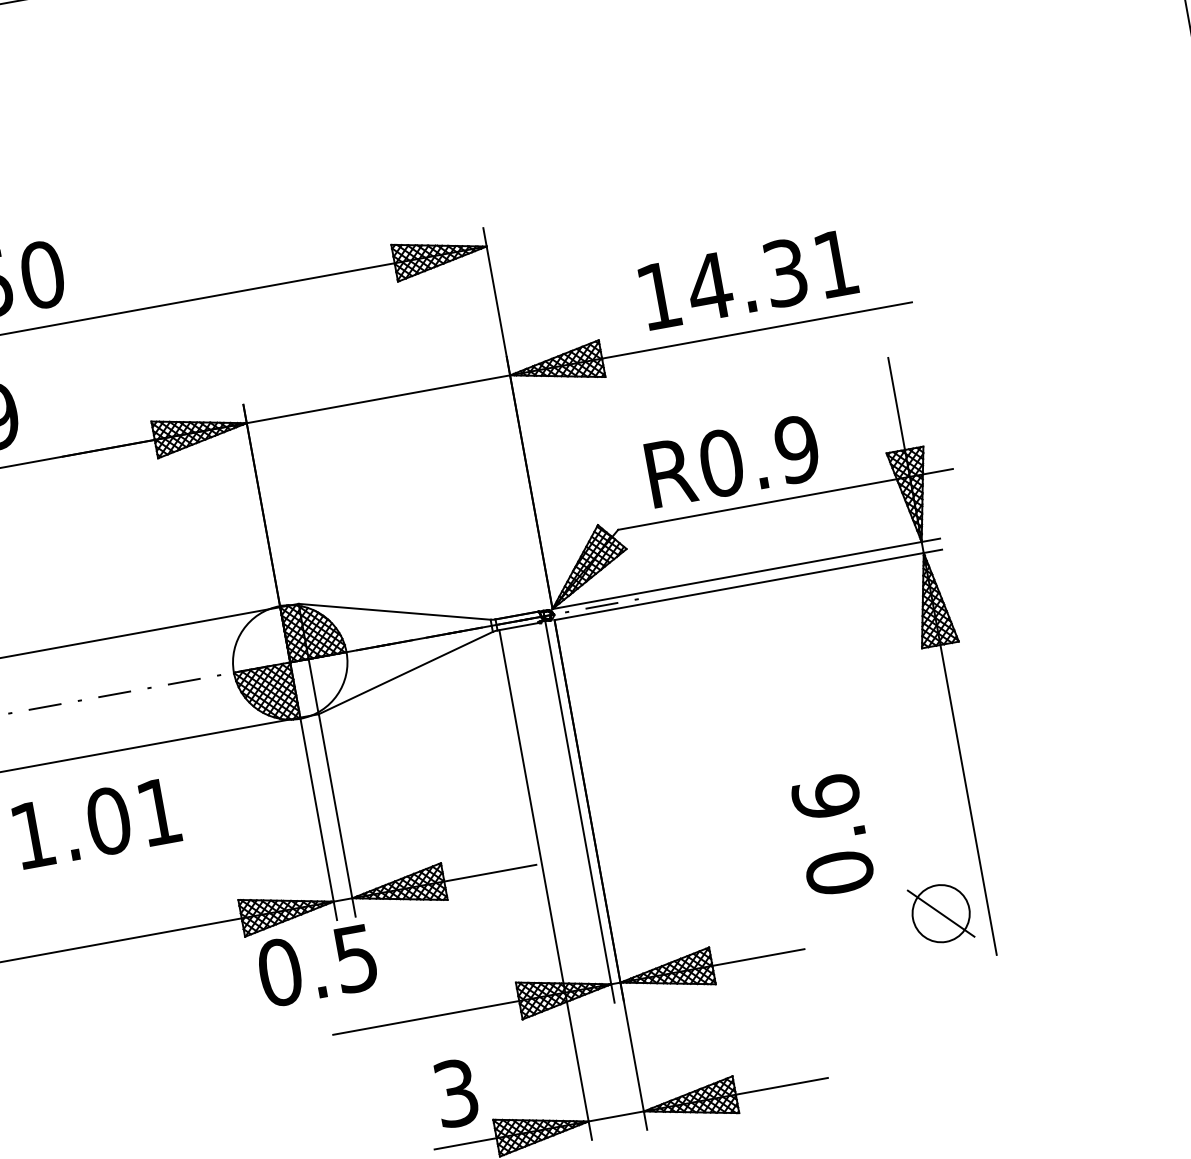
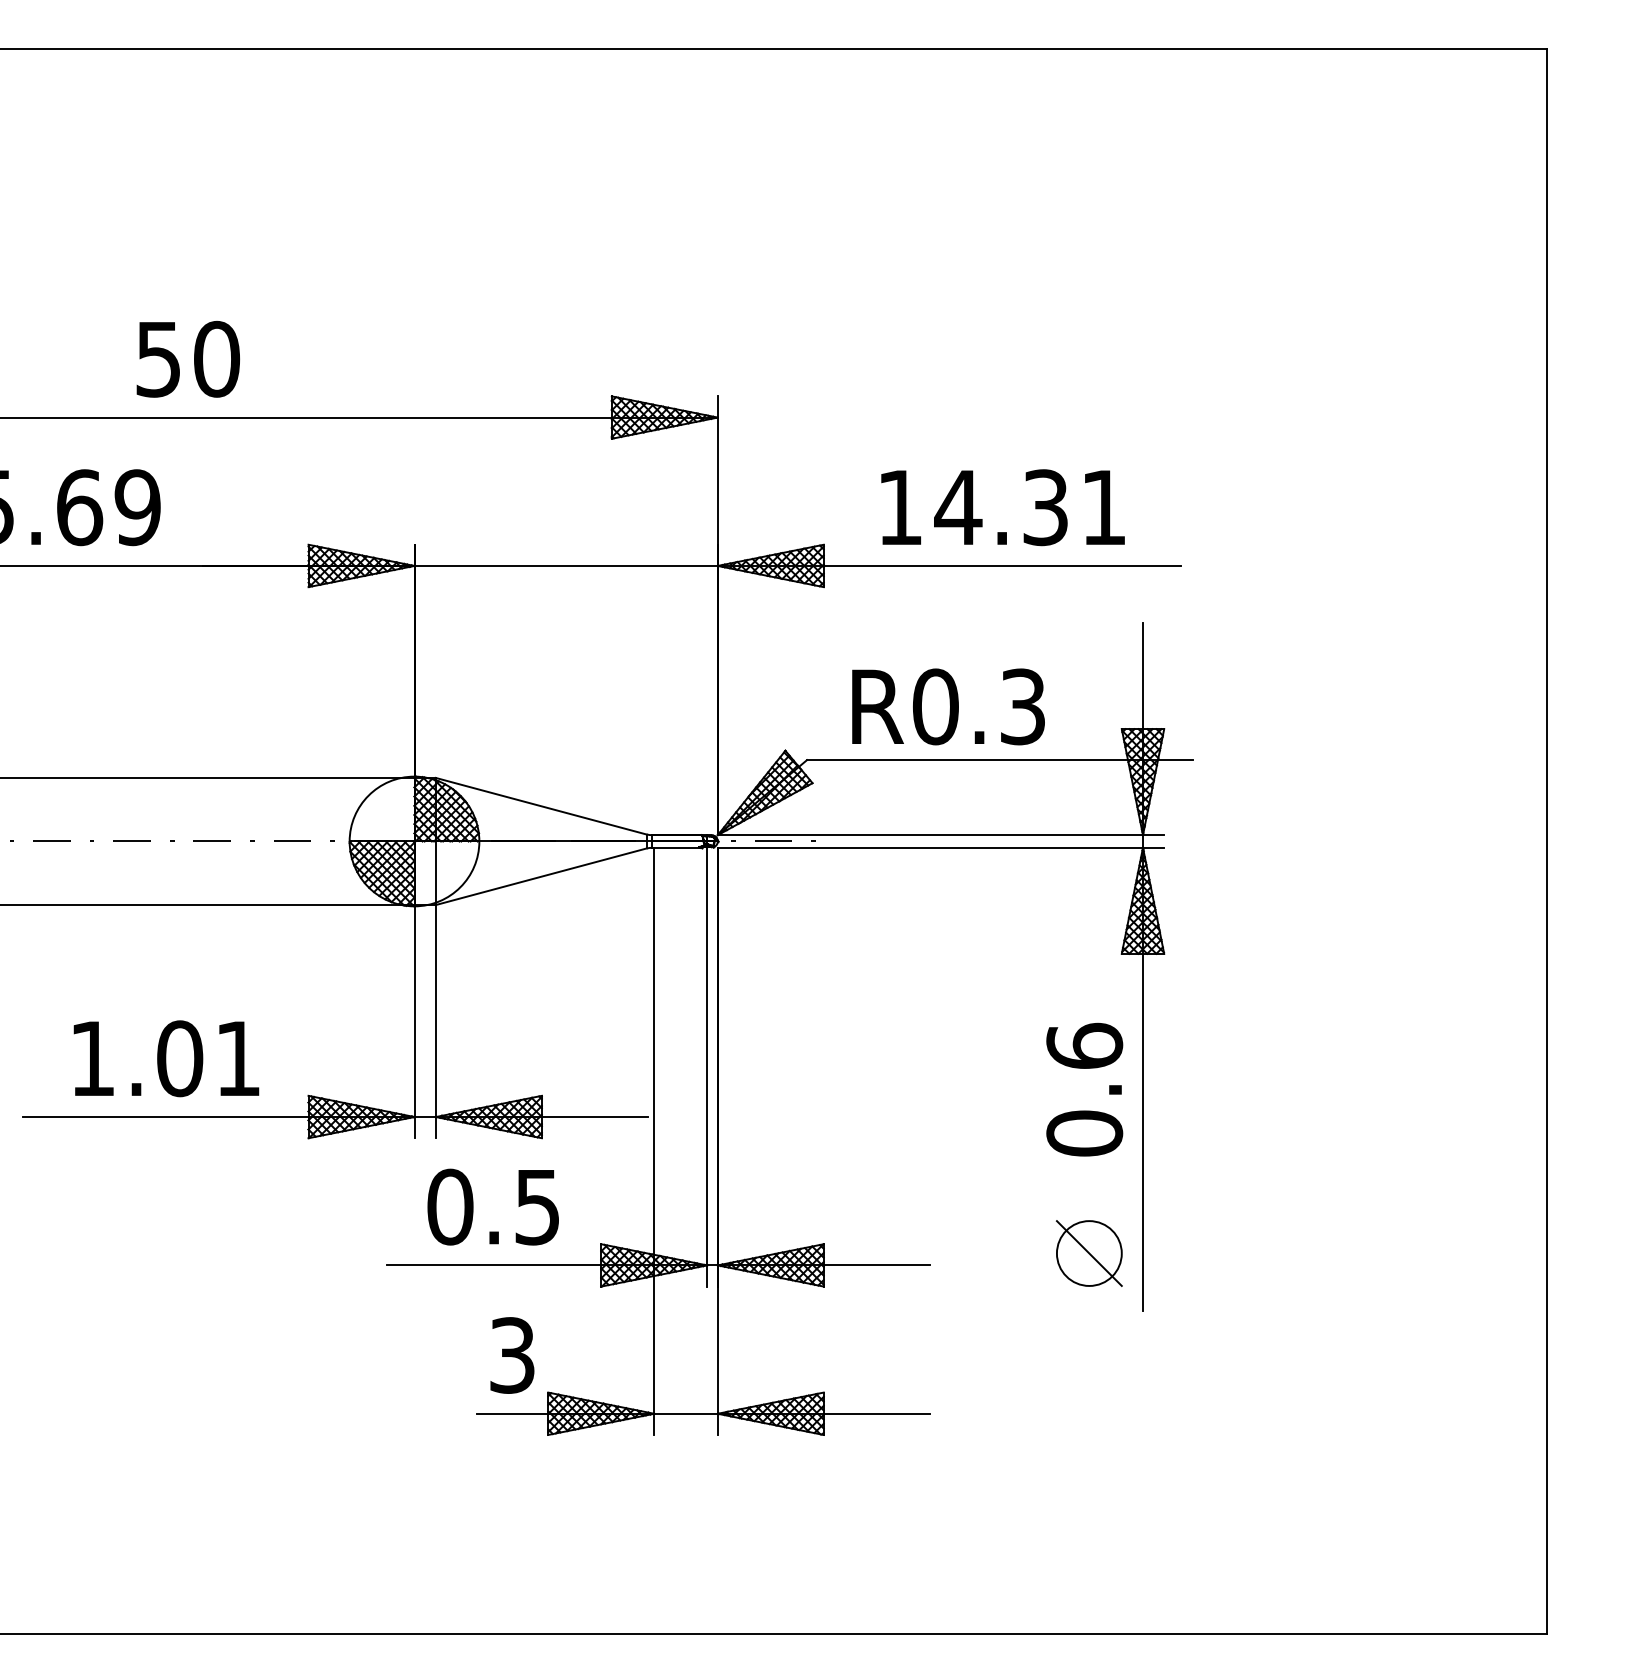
text: (796, 449) -> (1022, 706), R0.9 -> R0.3
text: (97, 823) -> (166, 1058), moved
text: (832, 834) -> (1084, 1089), moved
text: (316, 965) -> (492, 1206), moved

